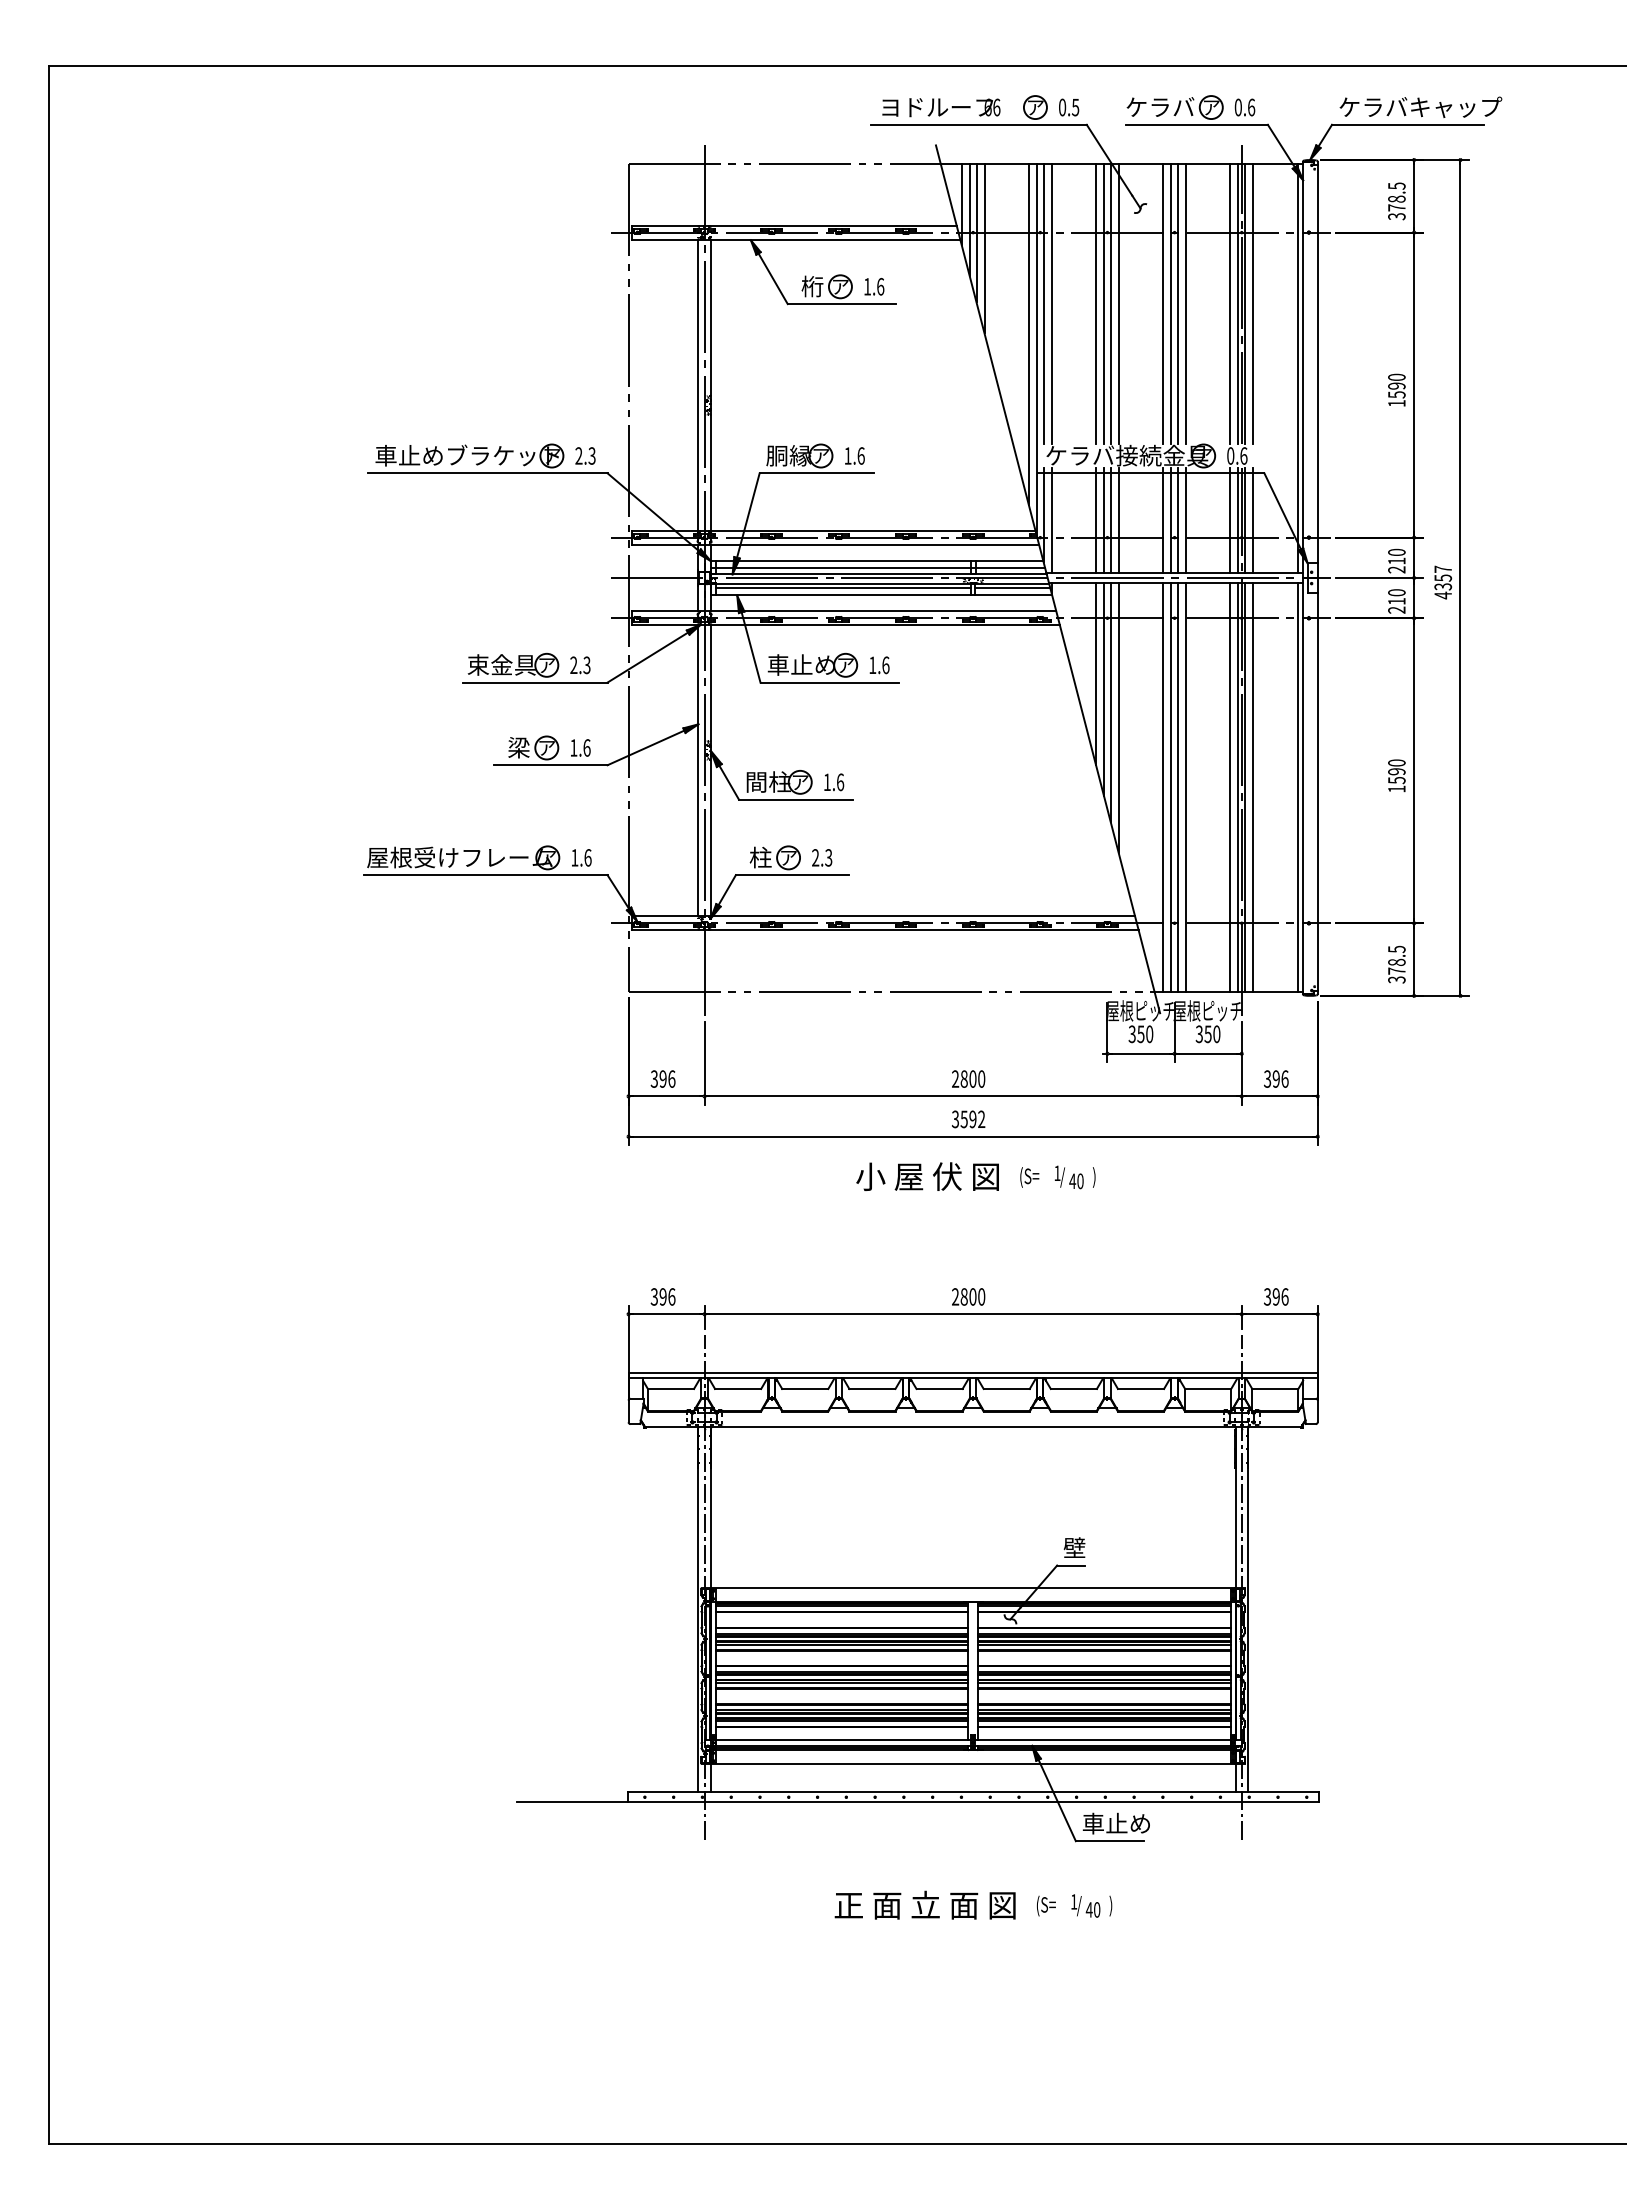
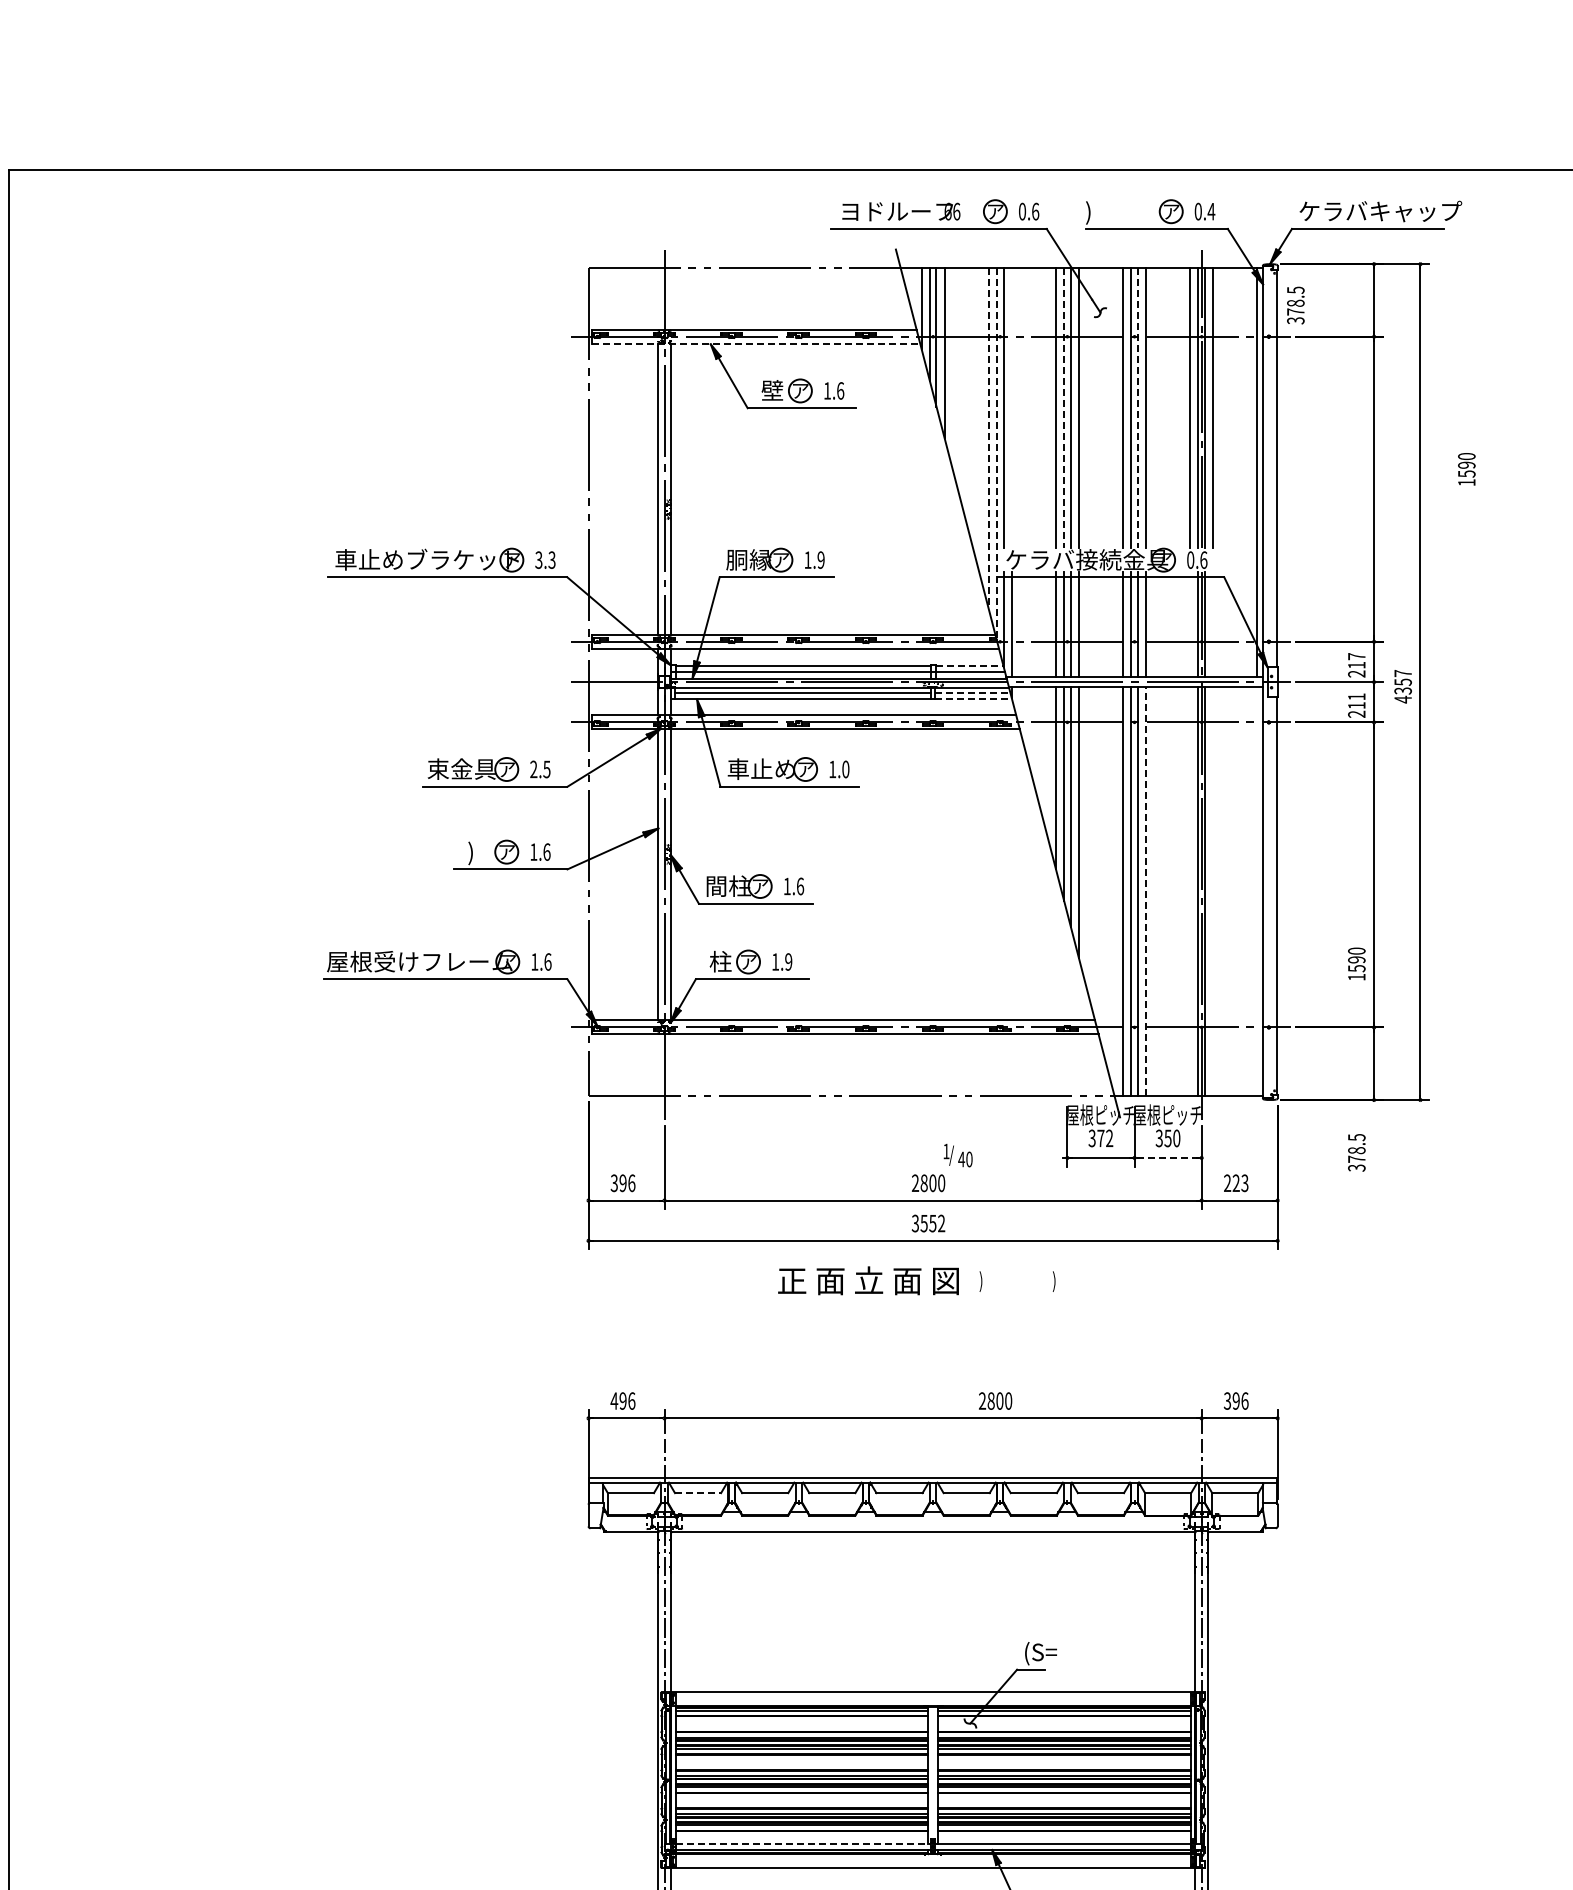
text: (1075, 107) -> (1035, 211), 0.5 -> 0.6
text: (1251, 107) -> (1211, 211), 0.6 -> 0.4
text: (1160, 108) -> (1120, 212), ケラバ -> )
text: (1396, 201) -> (1295, 305), moved
line: (796, 240) -> (756, 344), solid -> dashed
text: (812, 286) -> (772, 390), 桁 -> 壁
line: (1051, 303) -> (1011, 407), removed
line: (1104, 303) -> (1064, 407), solid -> dashed
line: (1177, 303) -> (1137, 407), solid -> dashed
line: (1028, 334) -> (988, 438), solid -> dashed
line: (1036, 350) -> (996, 454), solid -> dashed
text: (1396, 389) -> (1466, 468), moved
text: (578, 455) -> (538, 559), 2.3 -> 3.3
text: (860, 455) -> (820, 559), 1.6 -> 1.9
line: (1230, 520) -> (1190, 624), removed
line: (1253, 520) -> (1213, 624), removed
text: (1396, 551) -> (1356, 655), 210 -> 217
line: (1009, 561) -> (969, 665), solid -> dashed
line: (1013, 588) -> (973, 692), solid -> dashed
text: (1396, 592) -> (1356, 696), 210 -> 211
line: (1014, 594) -> (974, 698), solid -> dashed
text: (586, 664) -> (546, 768), 2.3 -> 2.5
text: (885, 664) -> (845, 768), 1.6 -> 1.0
text: (518, 748) -> (478, 852), 梁 -> )
text: (1396, 775) -> (1356, 963), moved
line: (1186, 787) -> (1146, 891), solid -> dashed
line: (1230, 787) -> (1190, 891), removed
line: (1253, 787) -> (1213, 891), removed
line: (1297, 787) -> (1257, 891), removed
text: (822, 857) -> (782, 961), 2.3 -> 1.9
text: (1396, 964) -> (1356, 1152), moved
text: (1145, 1034) -> (1105, 1138), 350 -> 372
line: (1208, 1053) -> (1168, 1157), solid -> dashed
text: (1276, 1078) -> (1236, 1182), 396 -> 223
text: (972, 1119) -> (932, 1223), 3592 -> 3552
text: (889, 1176) -> (849, 1280), 小 屋 伏 図 -> 正 面 立 面 図
text: (1029, 1177) -> (989, 1281), (S= -> )
text: (1068, 1177) -> (957, 1155), moved
text: (654, 1296) -> (614, 1400), 396 -> 496
text: (968, 1296) -> (995, 1400), moved
line: (738, 1388) -> (698, 1492), solid -> dashed
text: (1080, 1549) -> (1040, 1653), 壁 -> (S=
line: (843, 1739) -> (803, 1843), solid -> dashed

